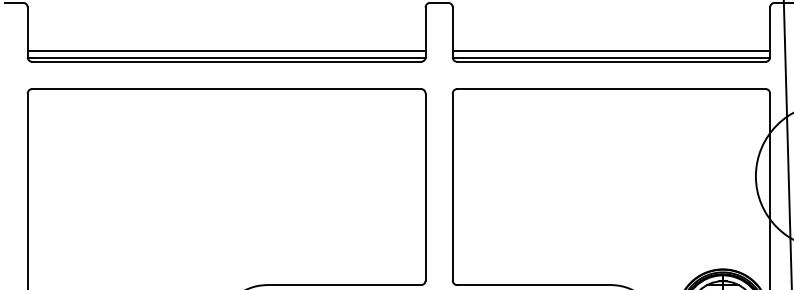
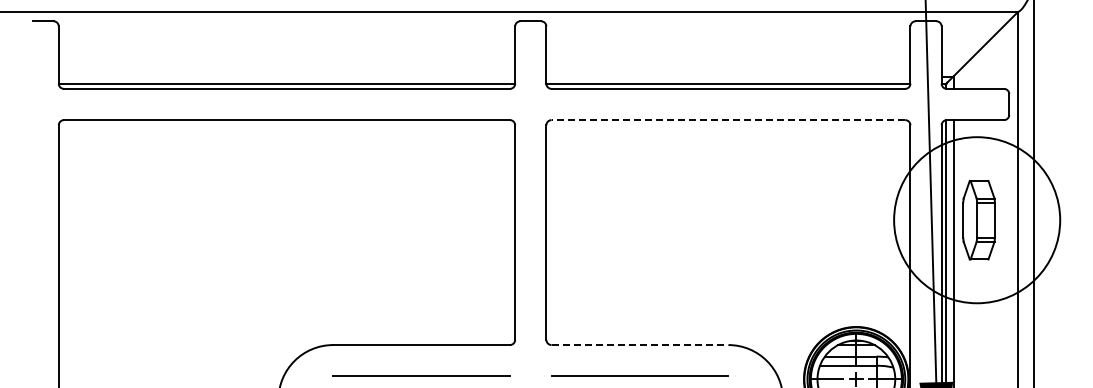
line: (226, 51) -> (286, 76), removed
line: (611, 51) -> (728, 76), removed
line: (611, 89) -> (728, 120), solid -> dashed
line: (534, 285) -> (640, 345), solid -> dashed

